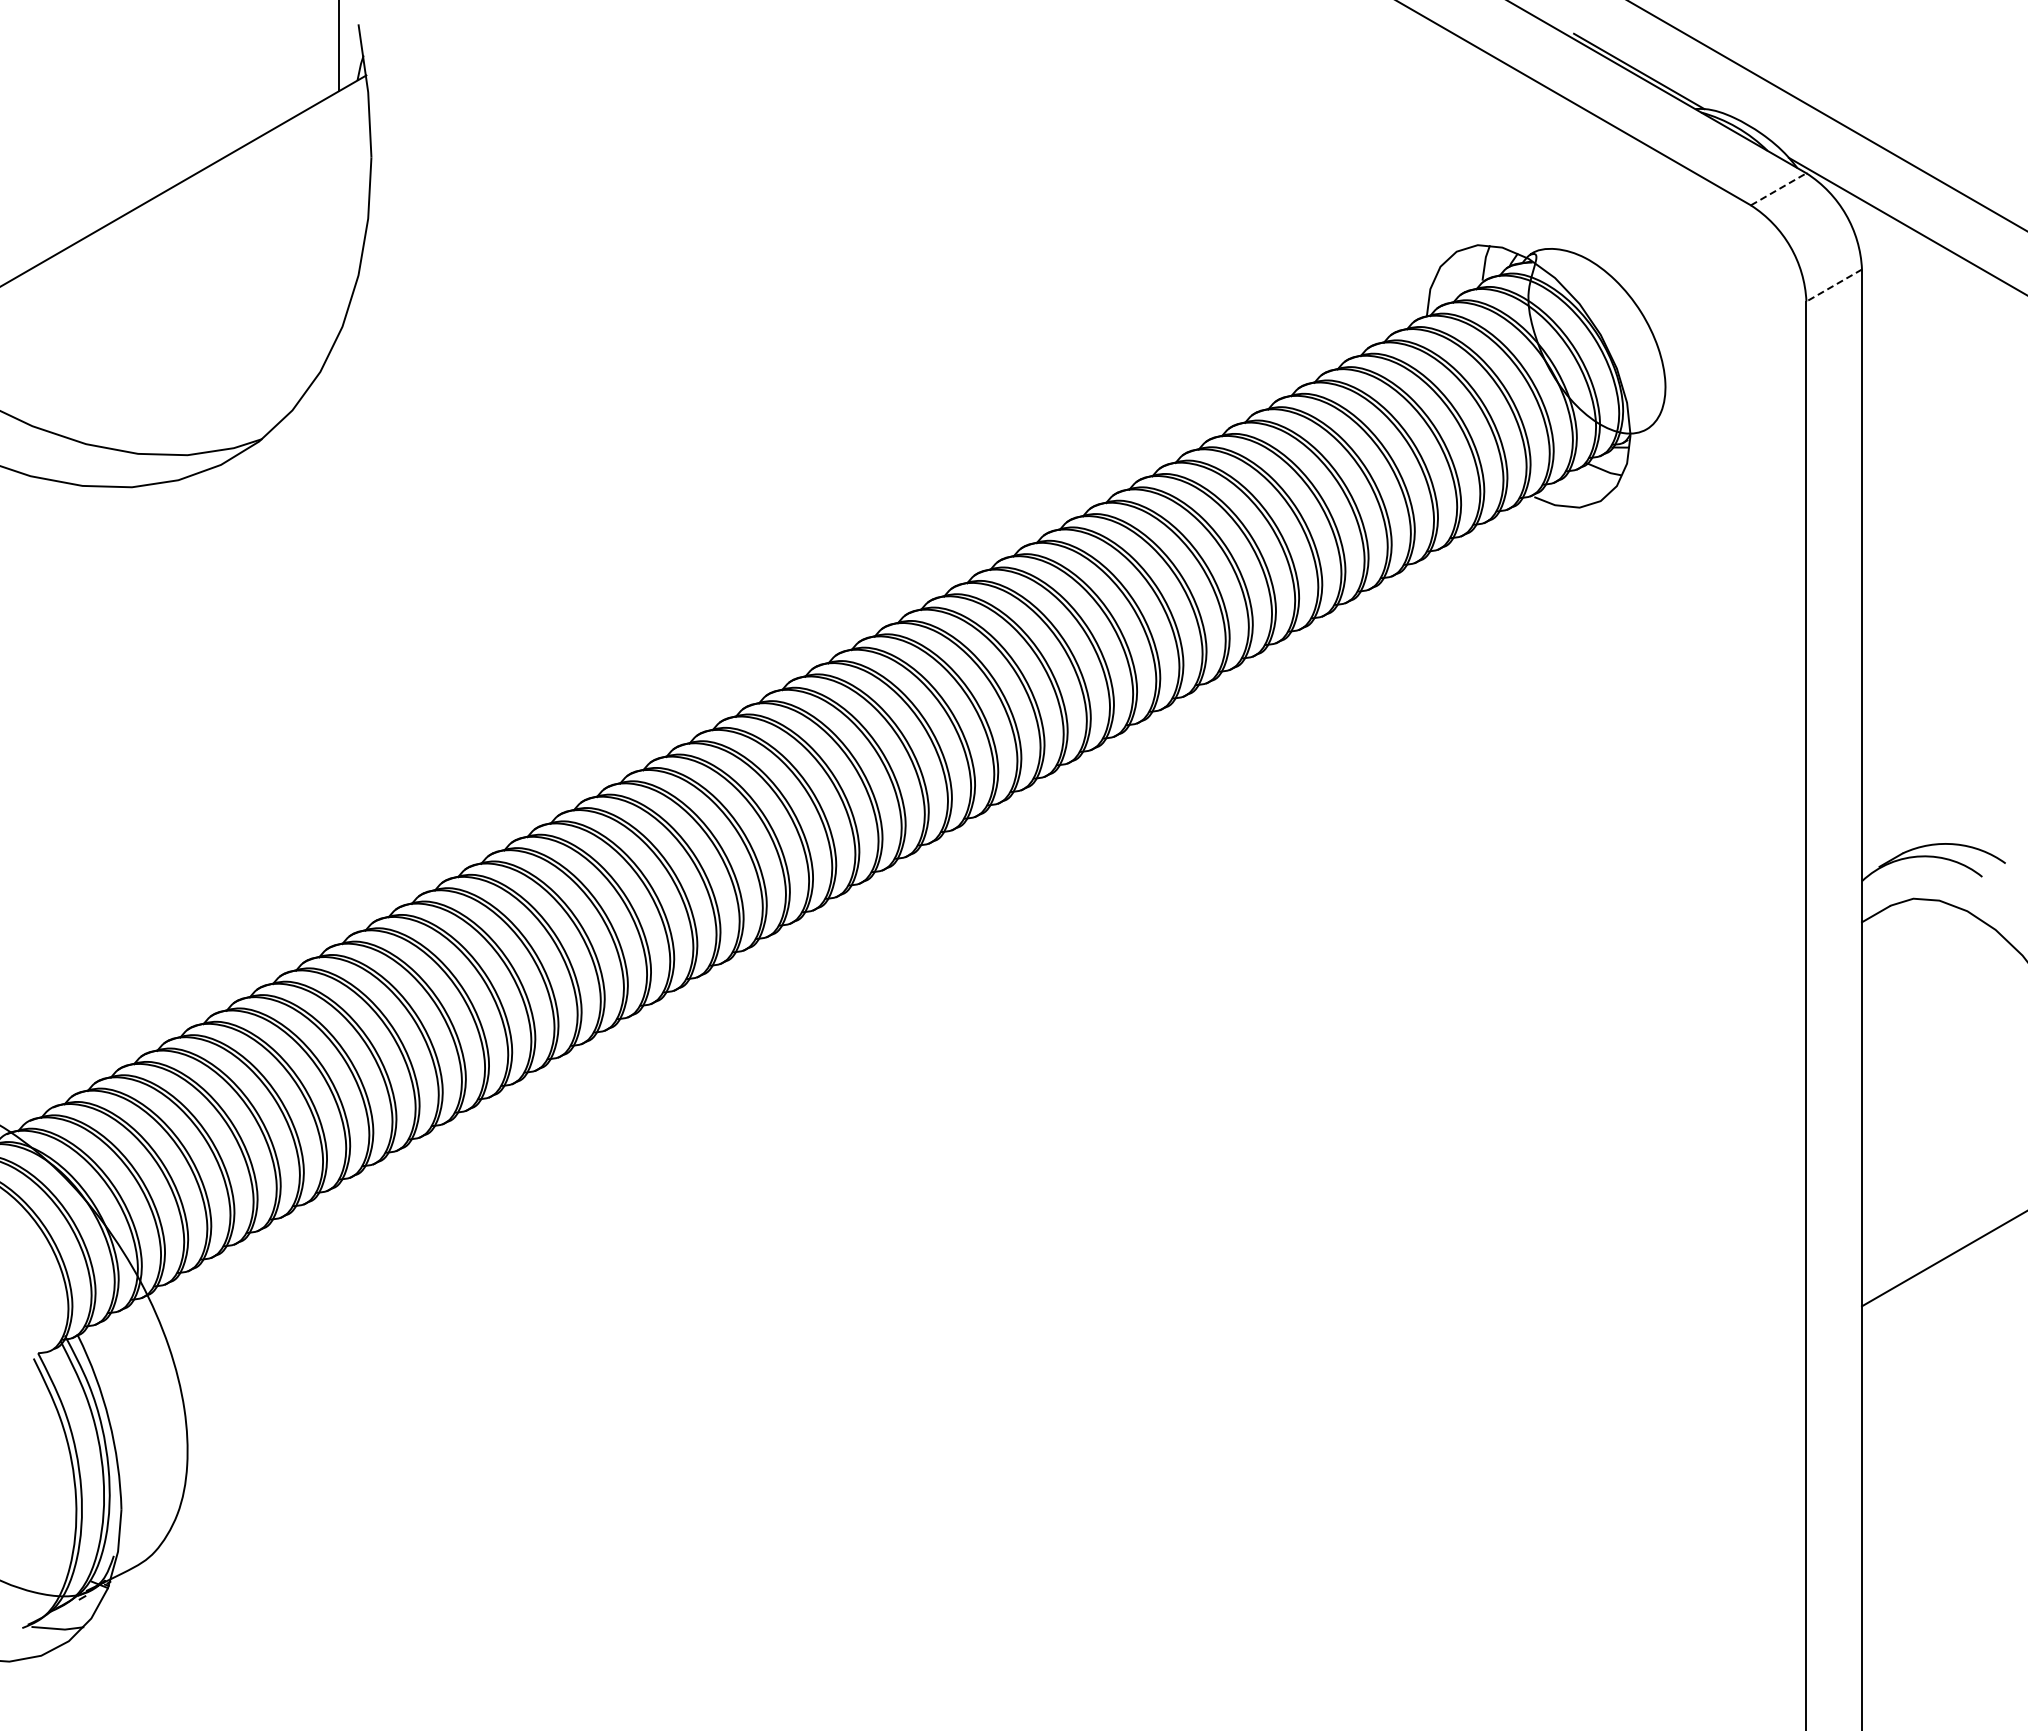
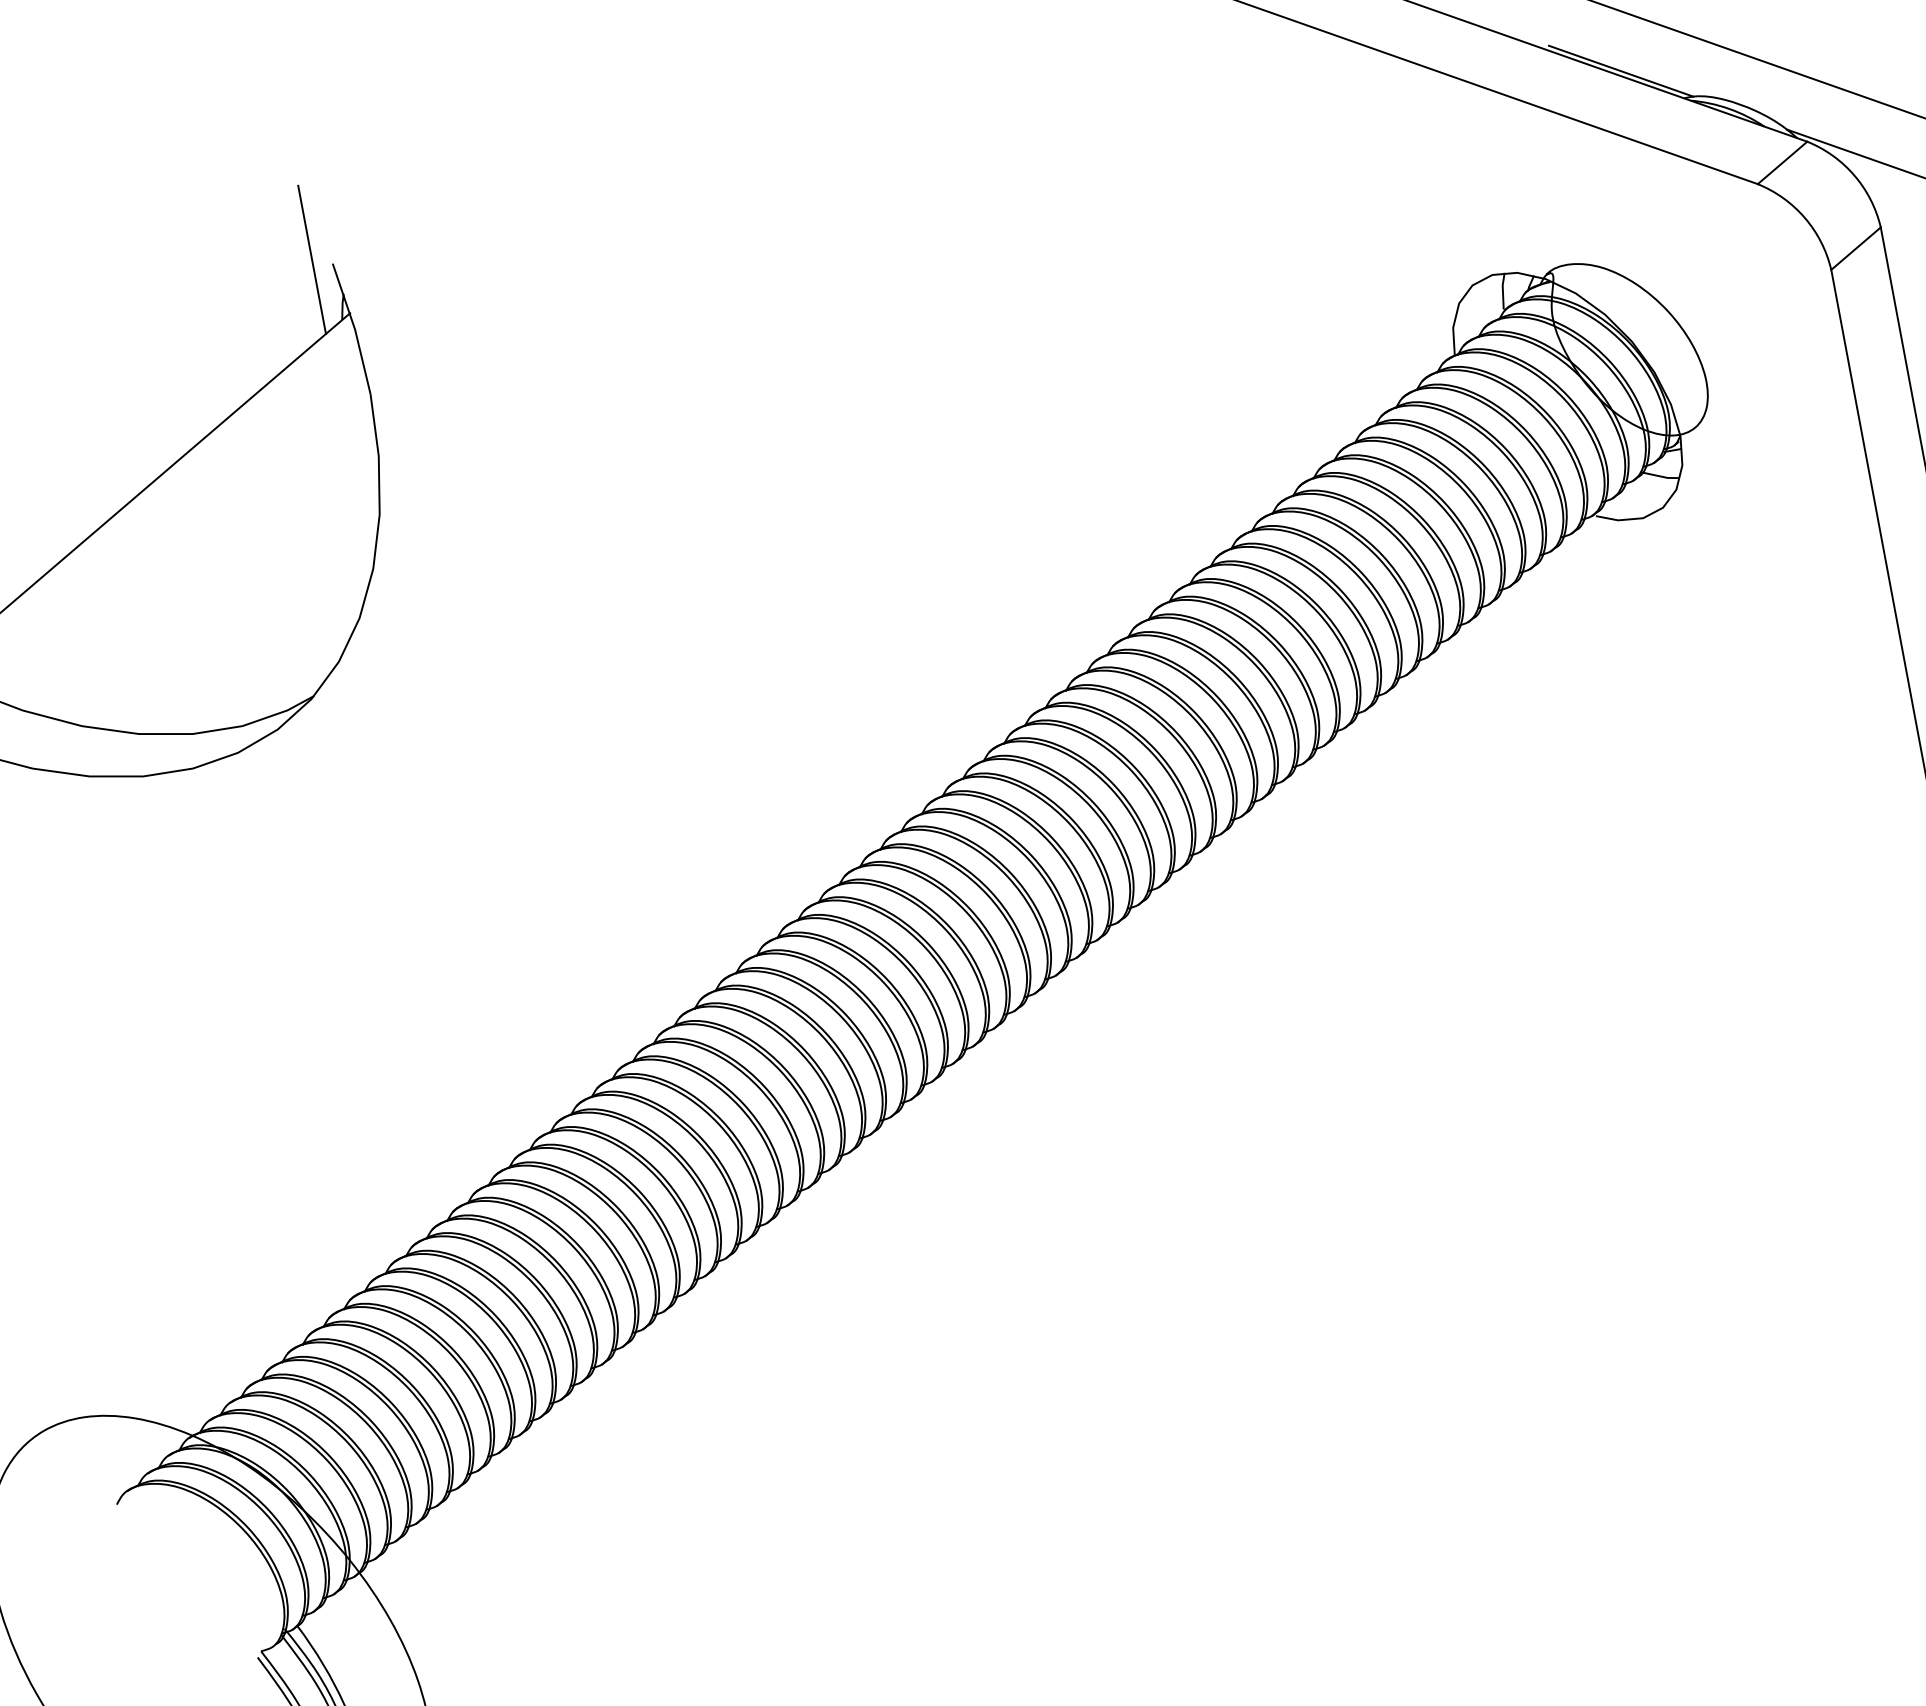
line: (1779, 189) -> (1783, 162), dashed -> solid
line: (1833, 285) -> (1855, 248), dashed -> solid

